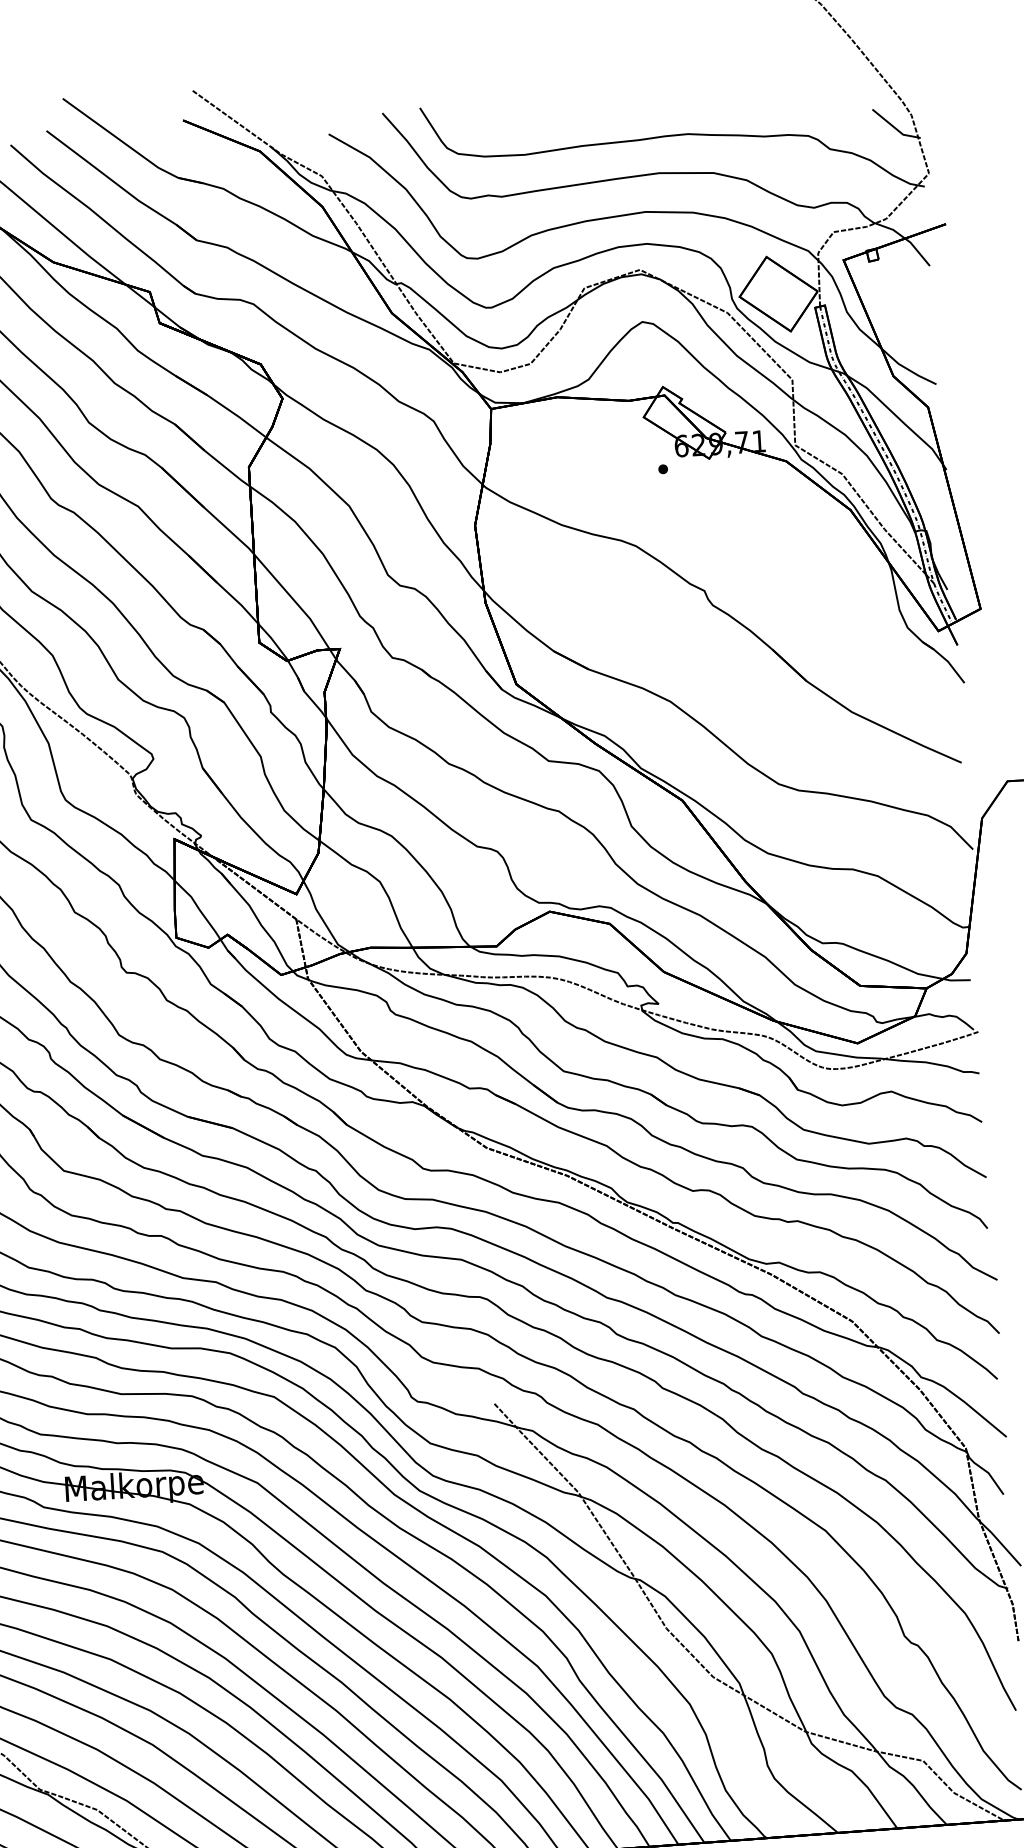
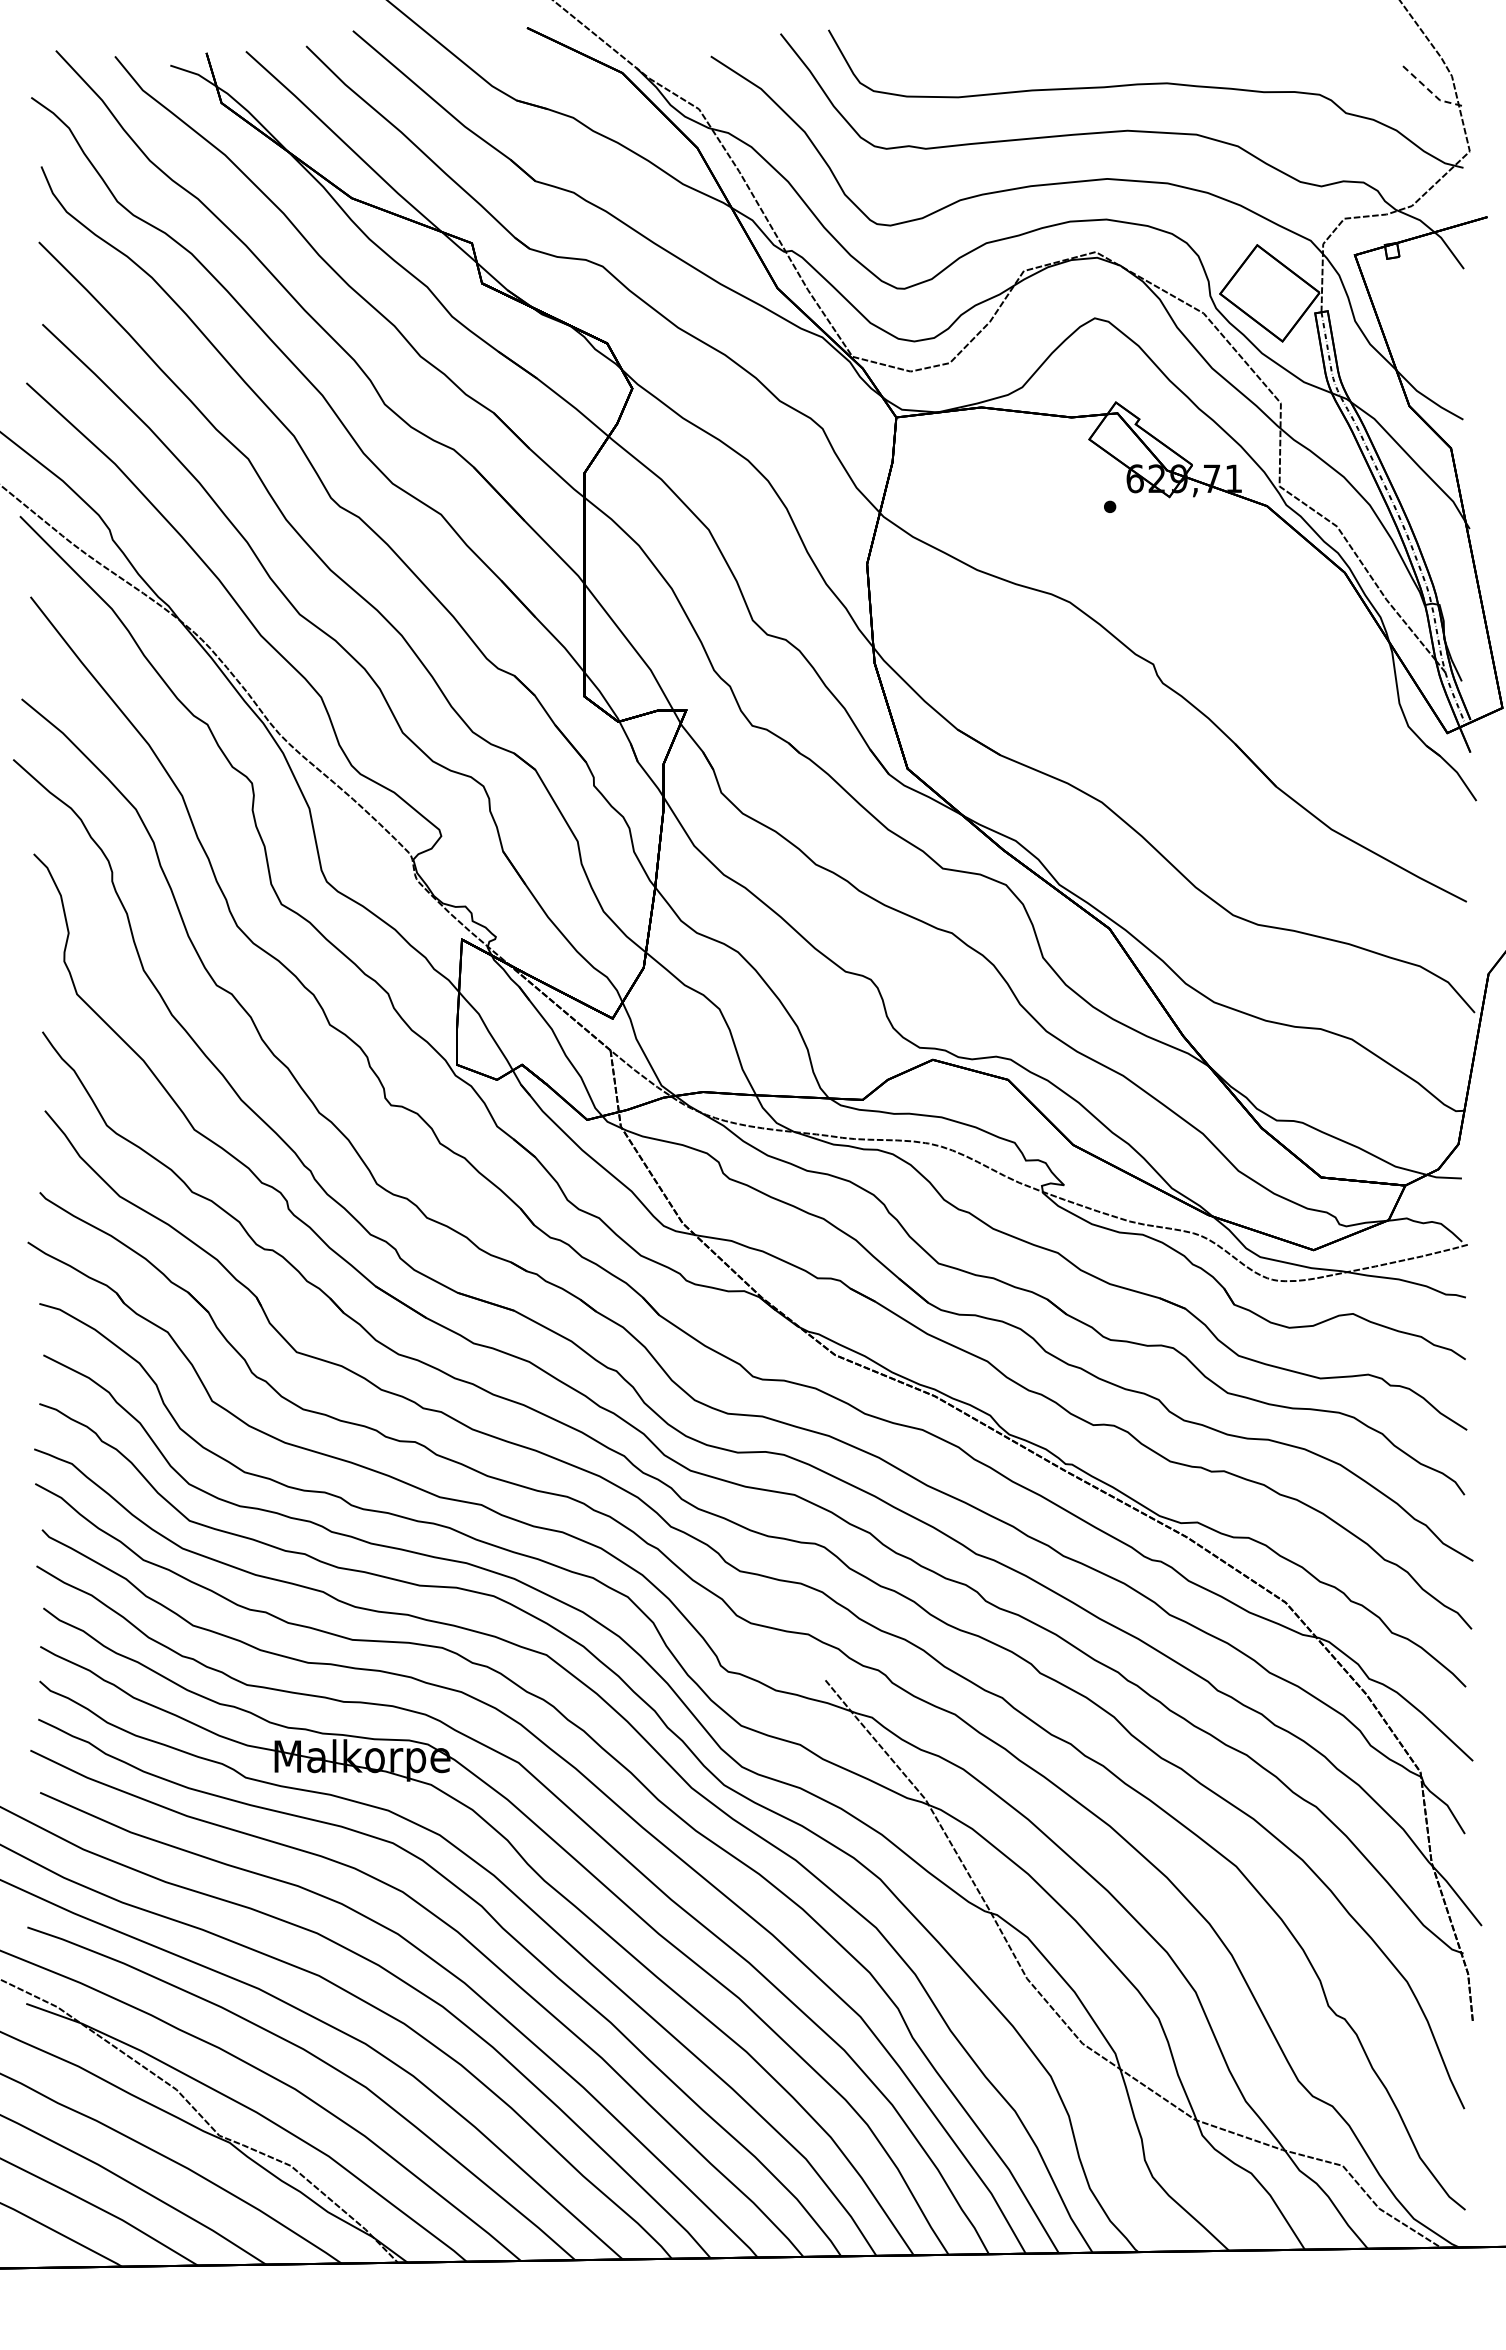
line: (894, 127) -> (1429, 90), solid -> dashed

